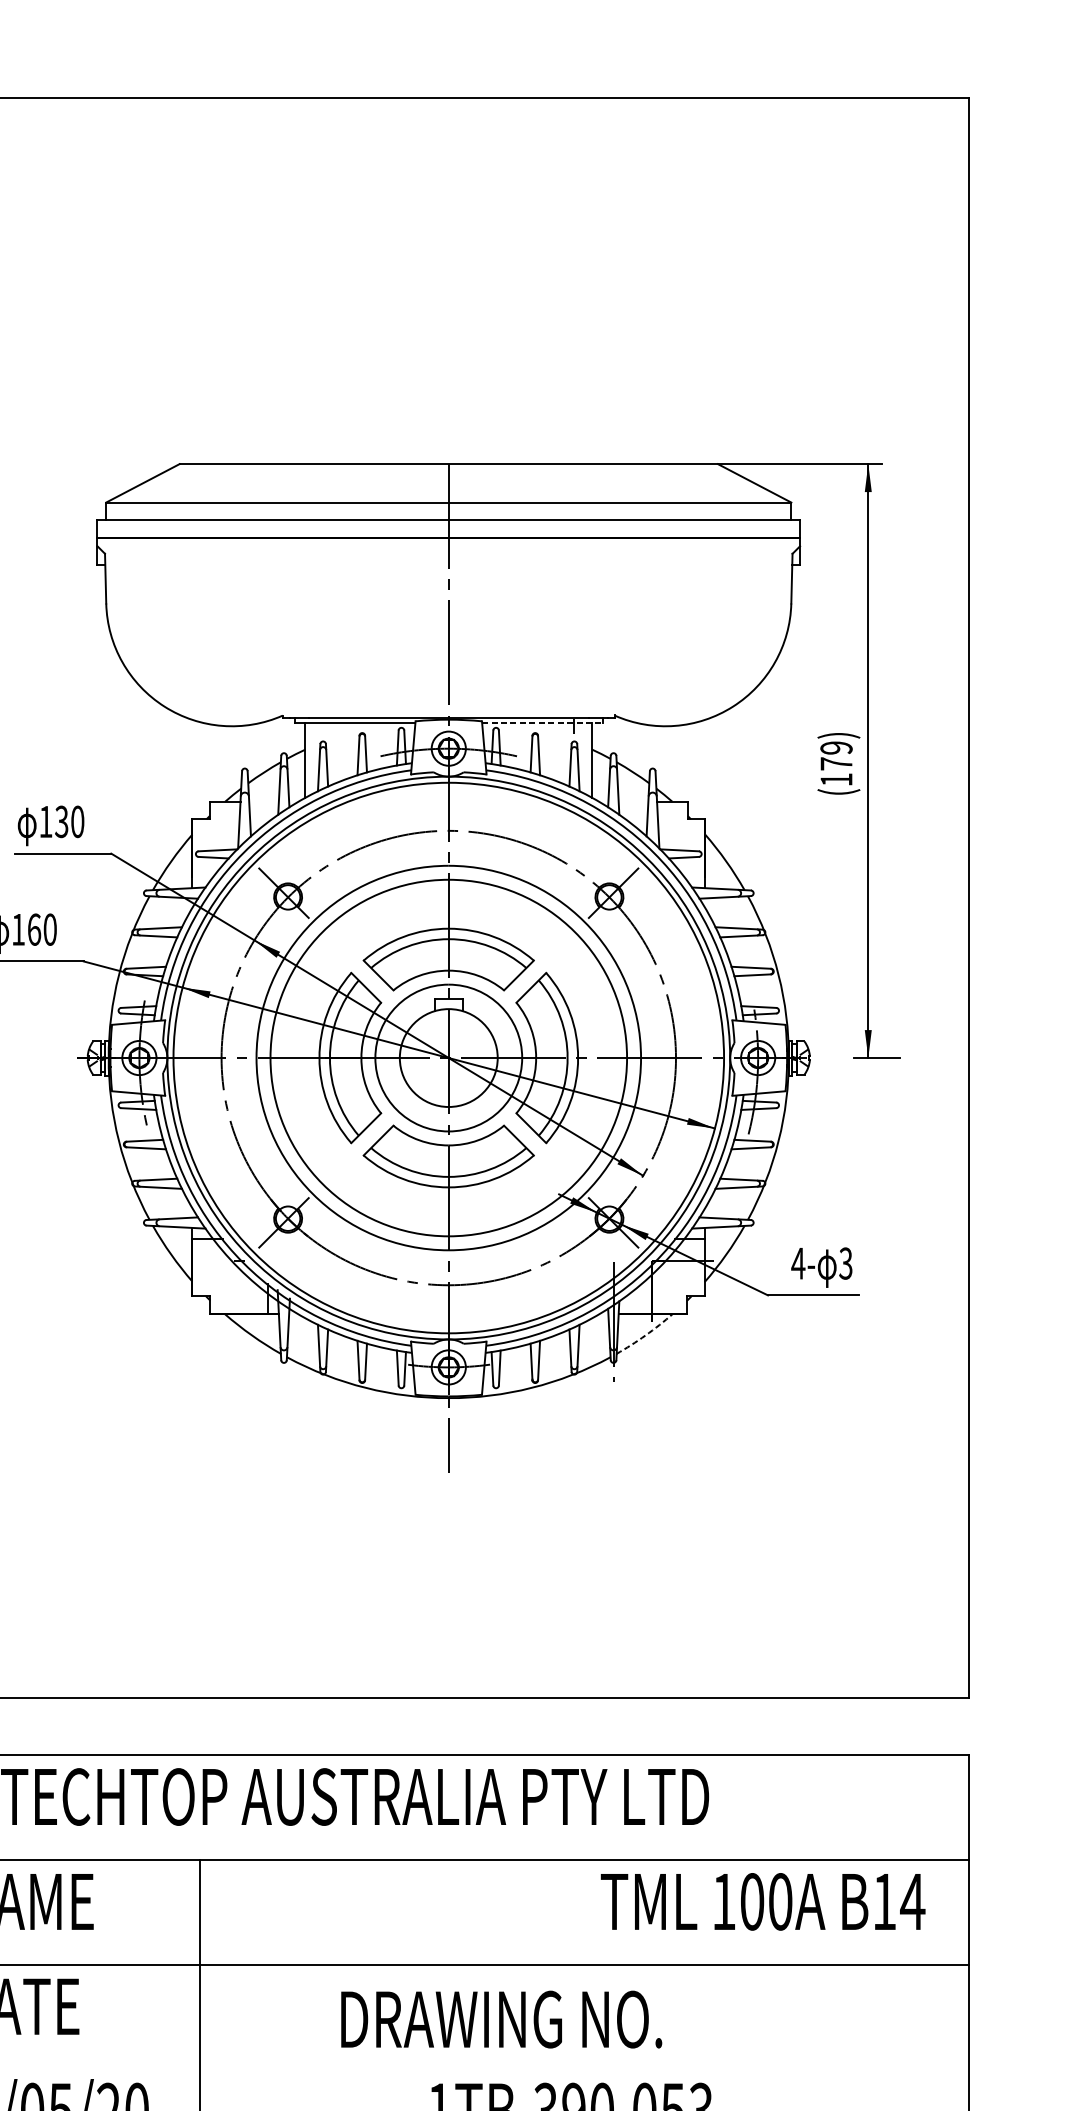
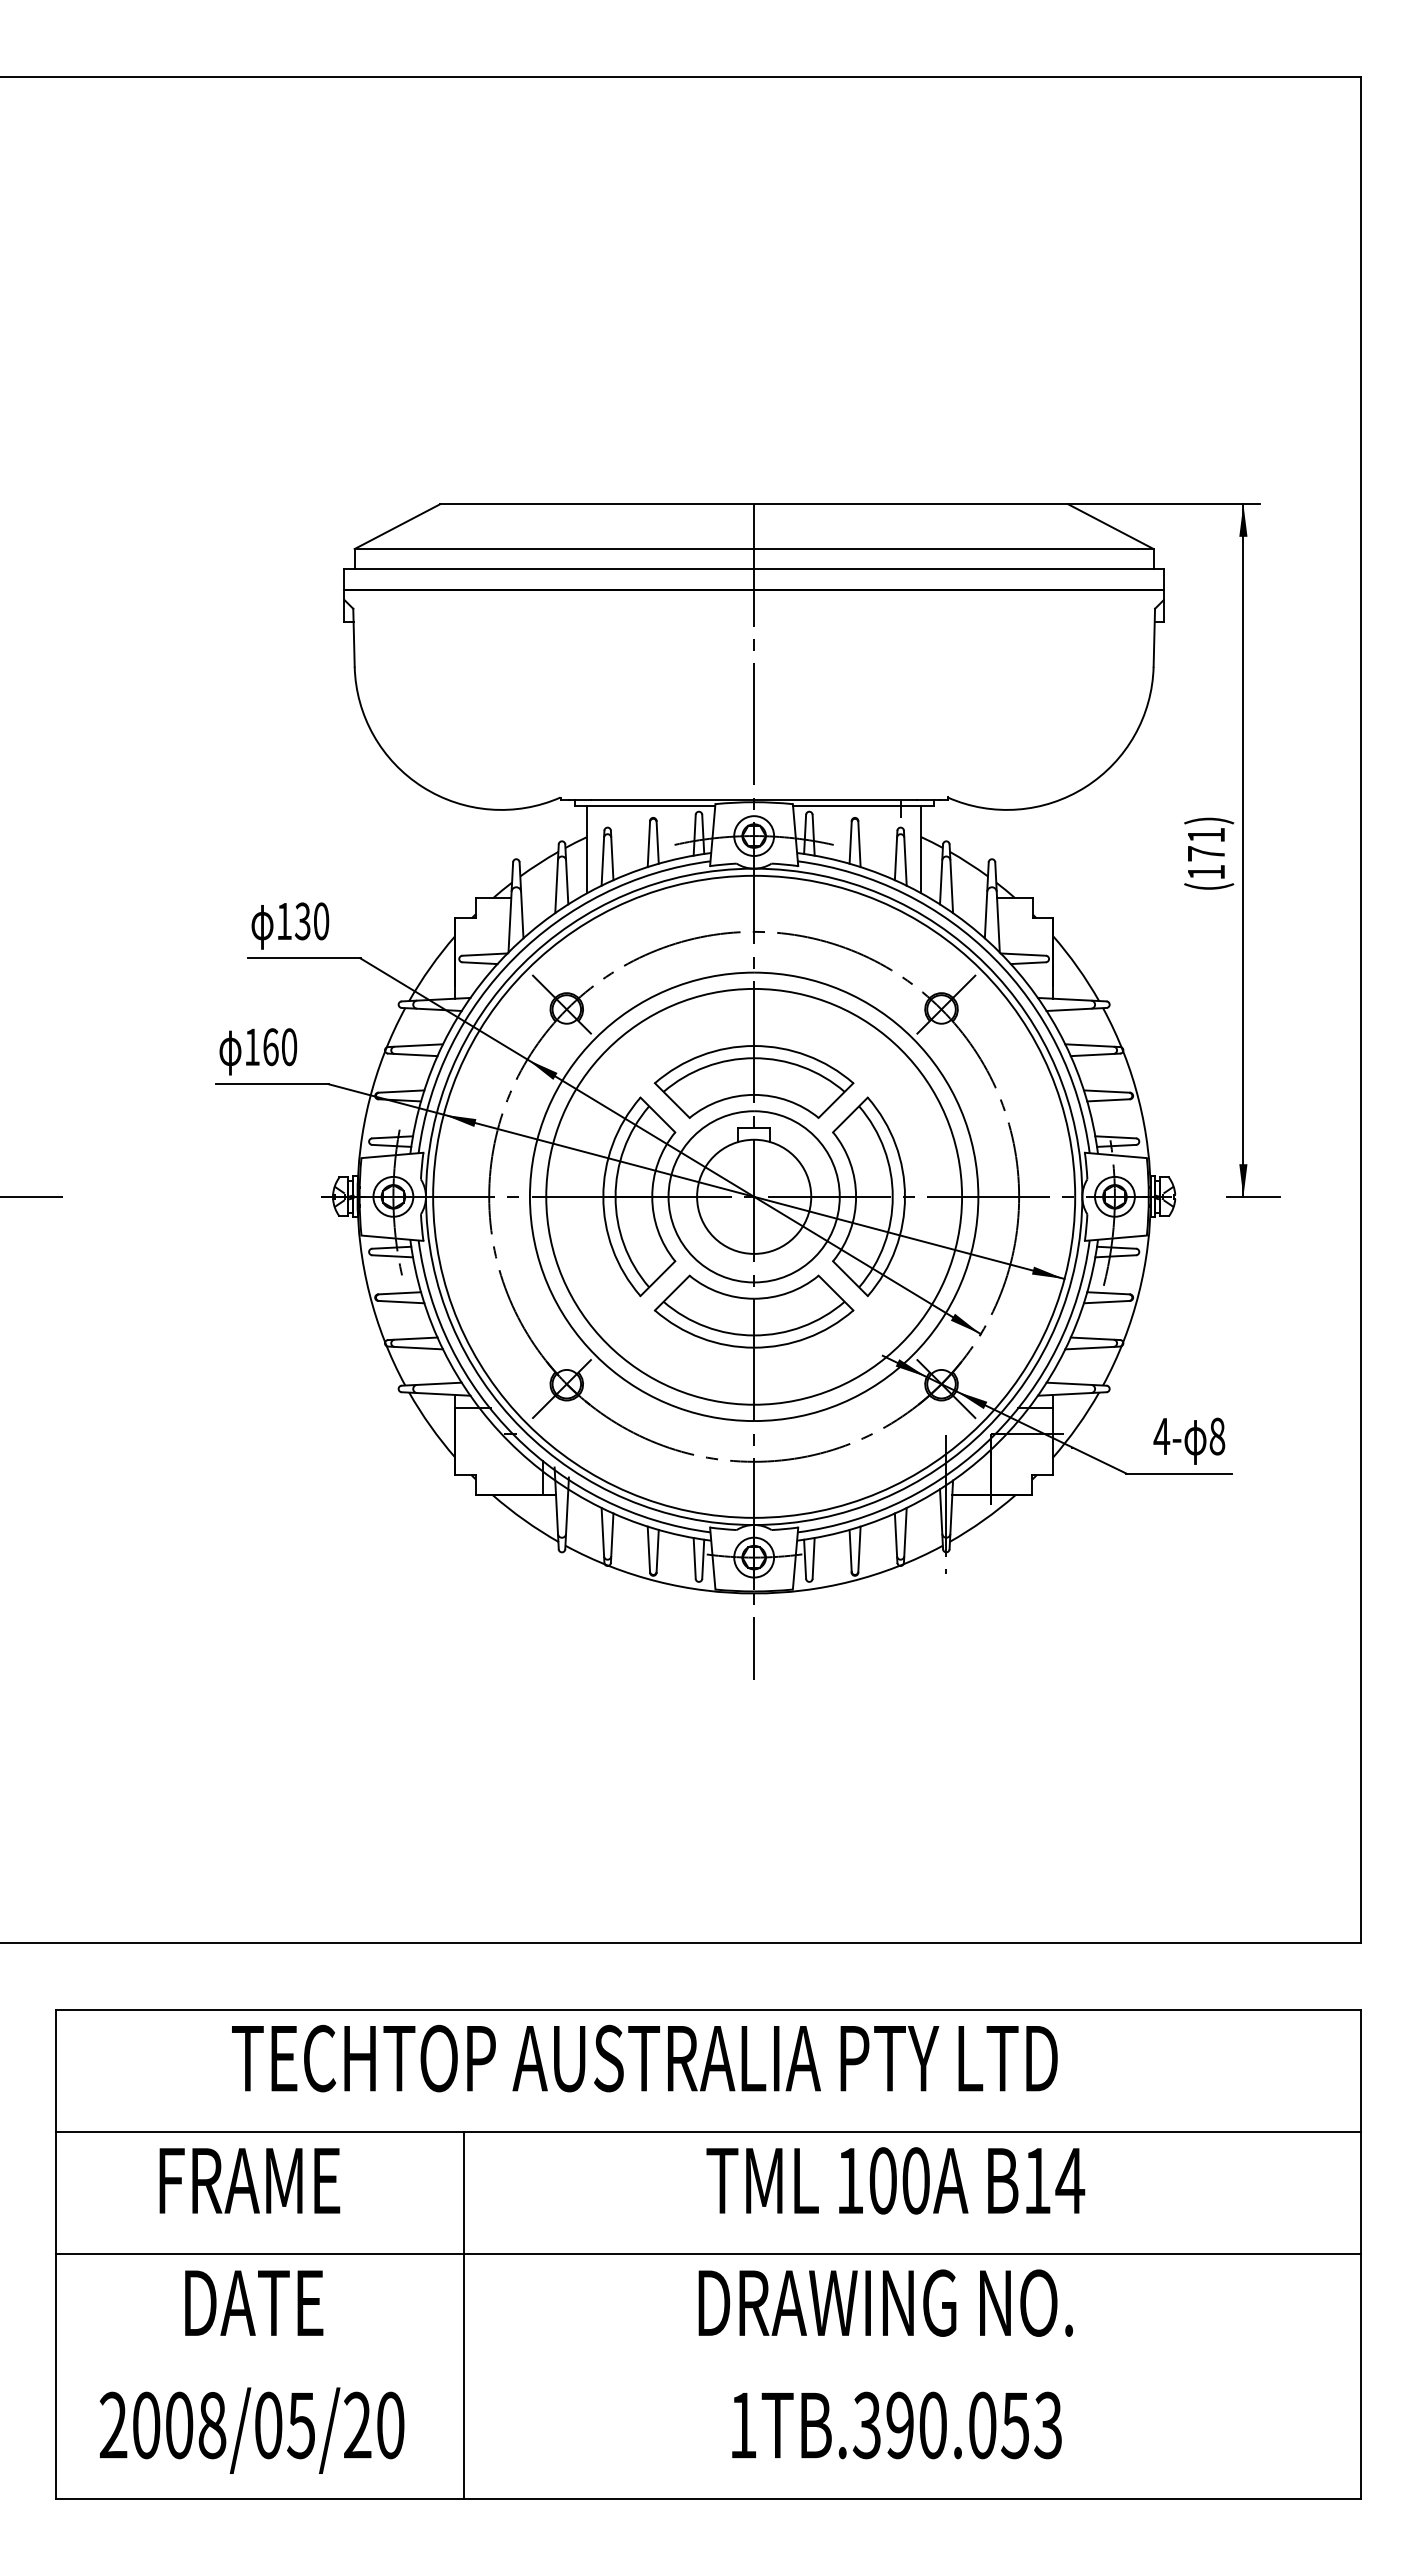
line: (542, 723) -> (863, 806), dashed -> solid
text: (836, 747) -> (1206, 834), (179) -> (171)
text: (846, 1263) -> (1217, 1436), 3 -> 8
arc: (645, 1335) -> (983, 1520), dashed -> solid
text: (762, 1901) -> (895, 2180), moved
text: (501, 2019) -> (885, 2302), moved

